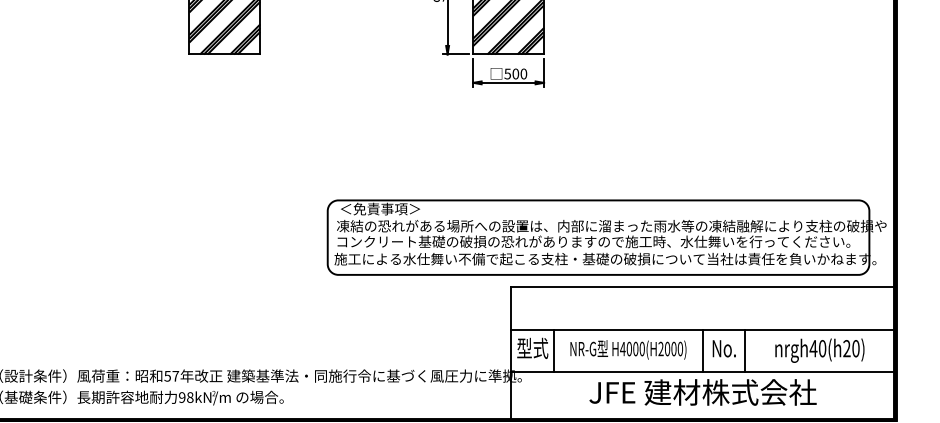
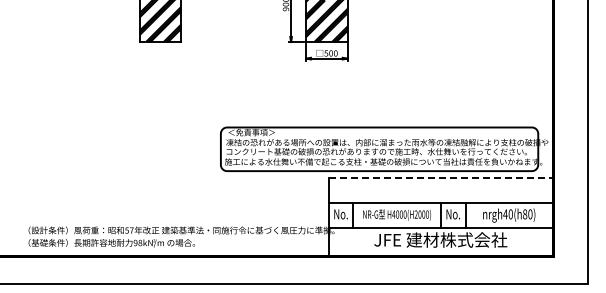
line: (704, 287) -> (441, 178), solid -> dashed
text: (531, 348) -> (340, 214), 型式 -> No.
text: (847, 348) -> (525, 214), nrgh40(h20) -> nrgh40(h80)

